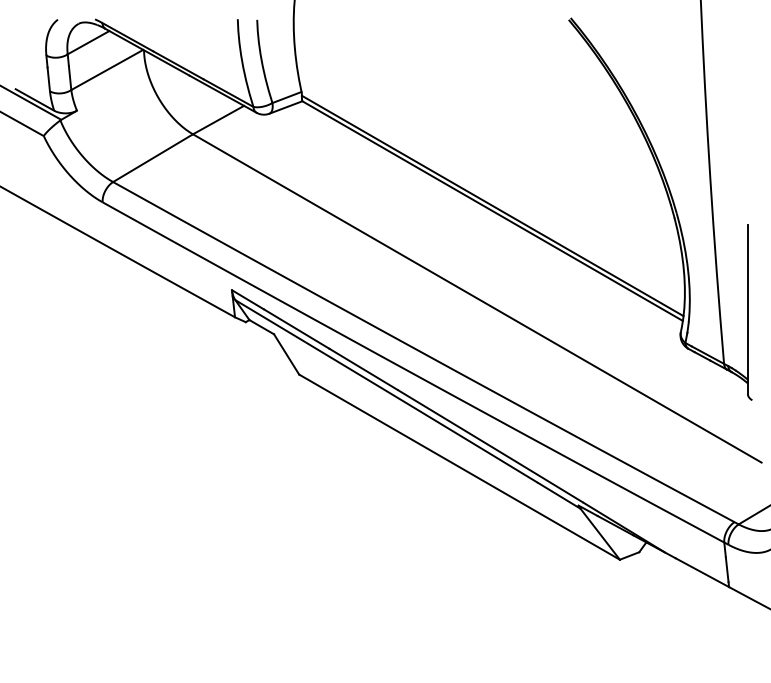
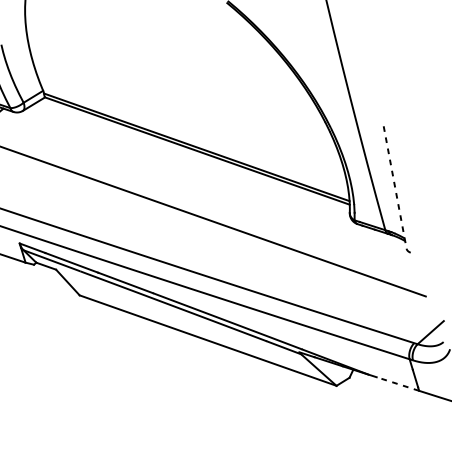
line: (747, 309) -> (394, 187), solid -> dashed
line: (701, 572) -> (397, 384), solid -> dashed

